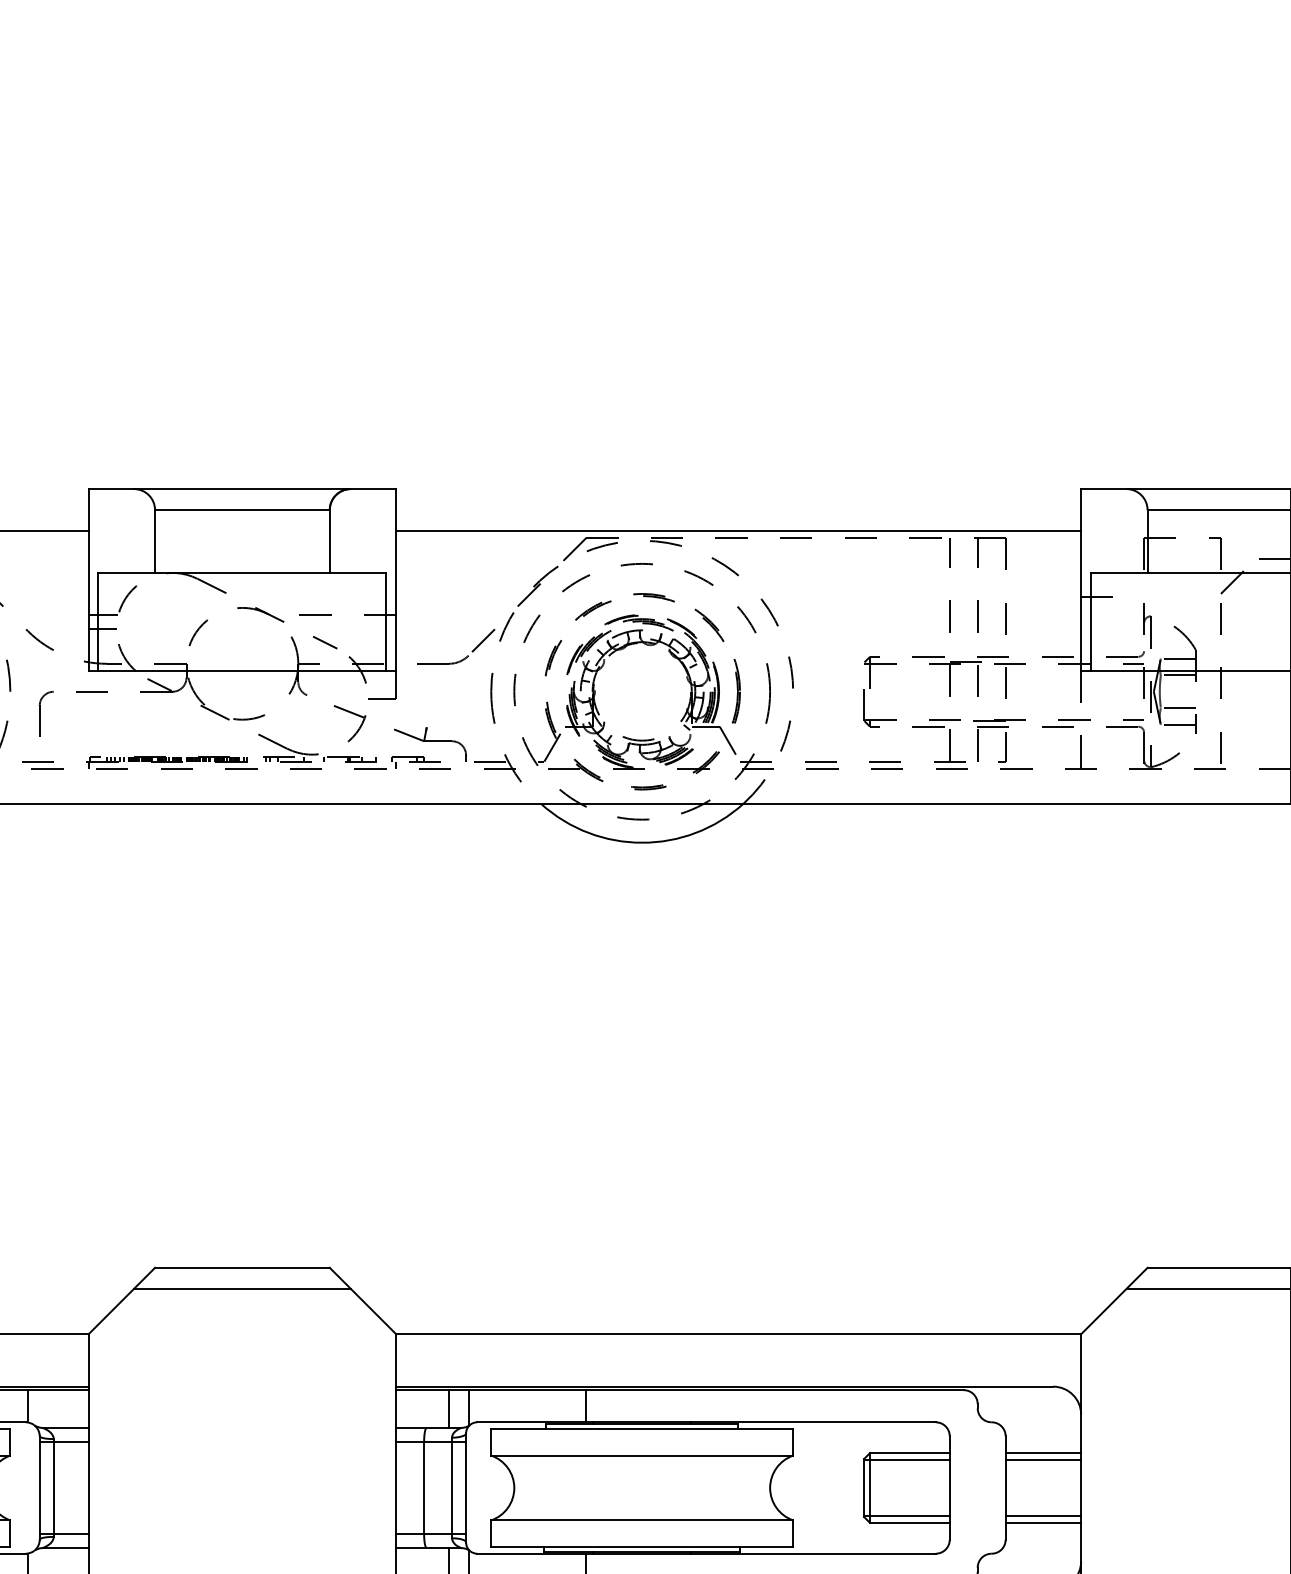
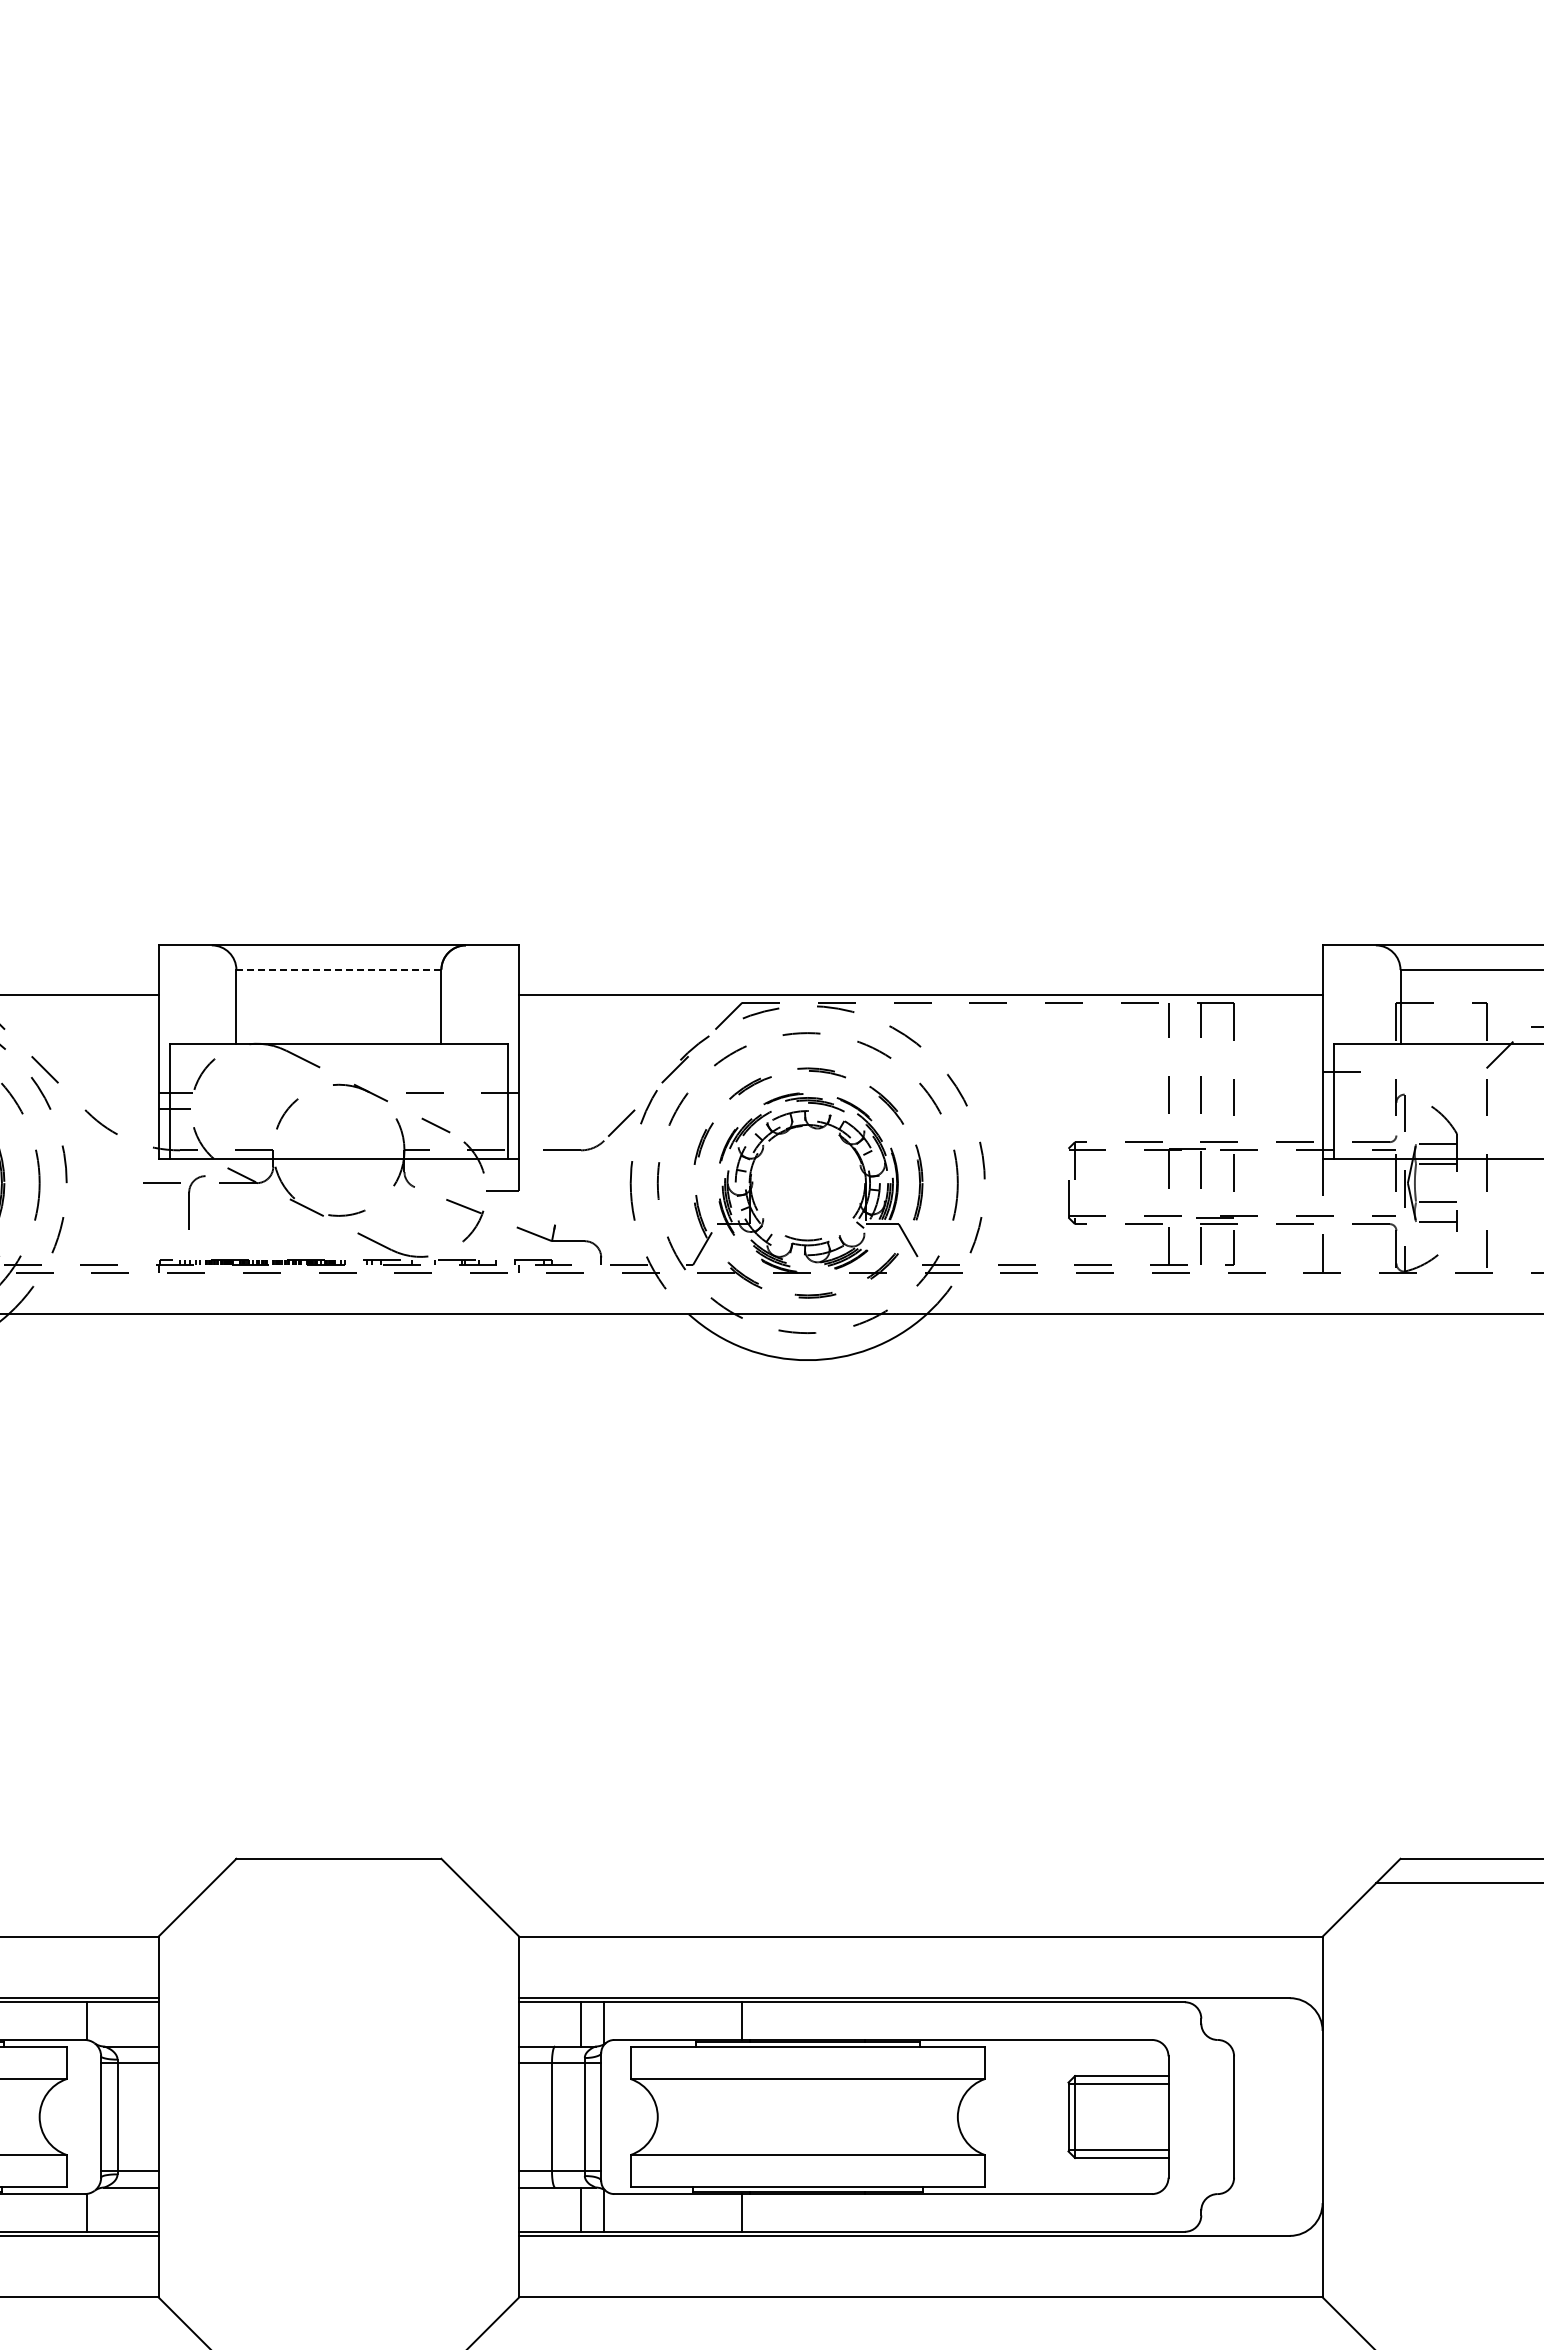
line: (242, 510) -> (339, 970), solid -> dashed
part: (40, 714) -> (189, 1202), moved
line: (242, 1288) -> (338, 1883), removed
line: (1043, 1453) -> (1278, 2076), removed
line: (1043, 1460) -> (1278, 2084), removed
line: (1043, 1515) -> (1278, 2149), removed
line: (1043, 1523) -> (1278, 2158), removed

